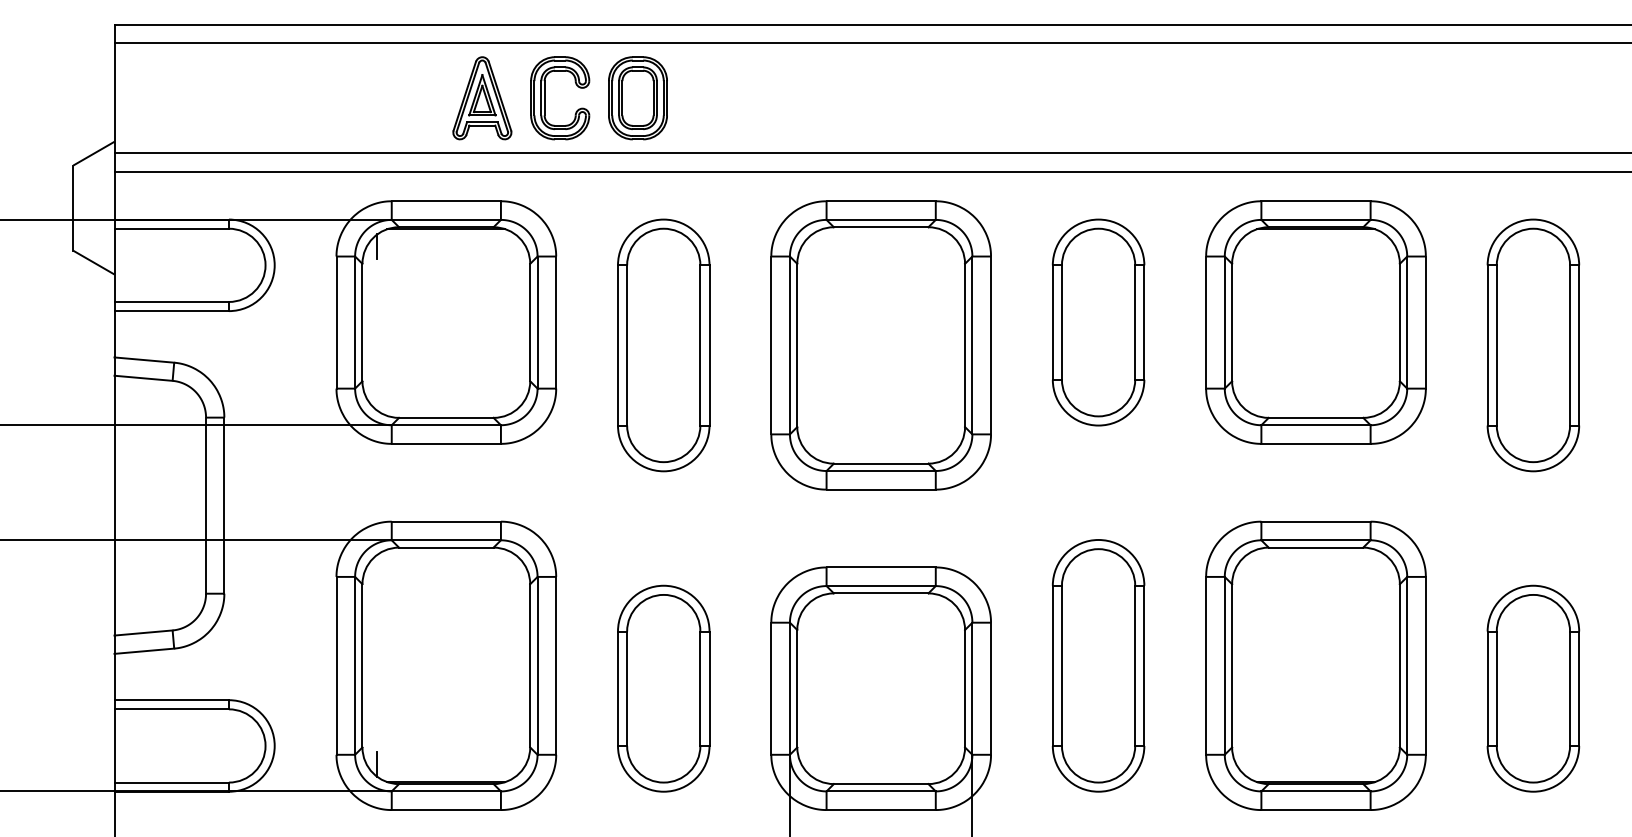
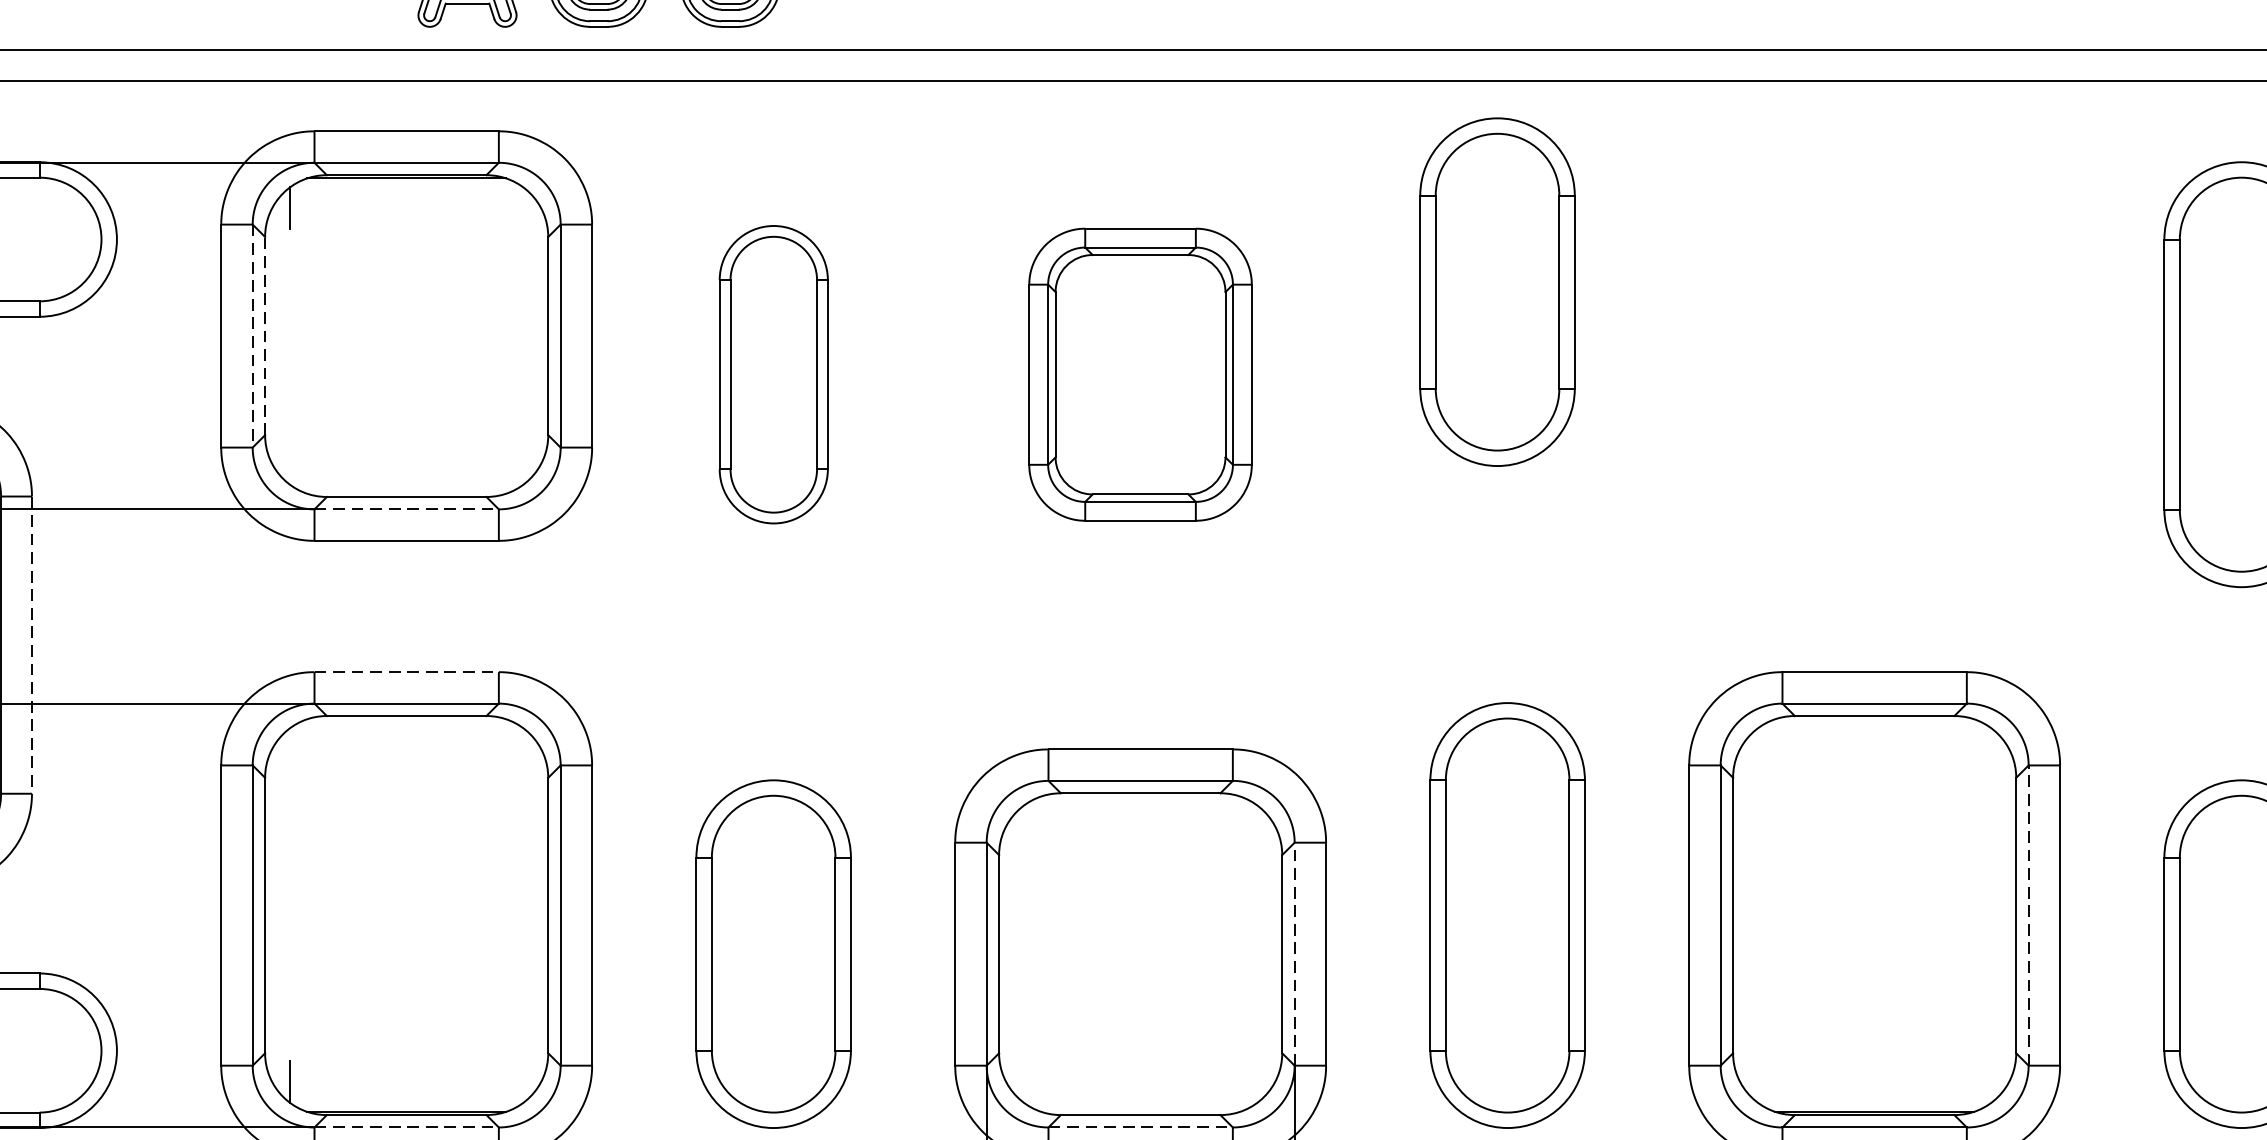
line: (362, 322) -> (265, 335), solid -> dashed
part: (1098, 322) -> (1497, 292), moved
part: (1315, 322) -> (1873, 335), removed
line: (355, 323) -> (253, 337), solid -> dashed
part: (663, 345) -> (773, 374), size x0.7
part: (880, 345) -> (1139, 374), size x0.6
line: (446, 425) -> (406, 509), solid -> dashed
line: (224, 506) -> (32, 646), solid -> dashed
line: (446, 521) -> (406, 671), solid -> dashed
line: (1407, 665) -> (2029, 914), solid -> dashed
line: (972, 688) -> (1294, 953), solid -> dashed
line: (446, 791) -> (406, 1127), solid -> dashed
line: (881, 791) -> (1141, 1127), solid -> dashed

